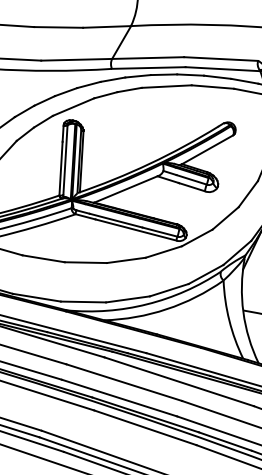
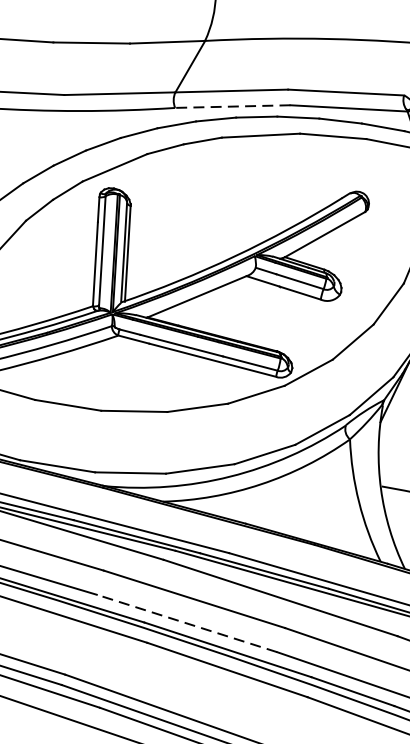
line: (148, 68) -> (232, 107), solid -> dashed
line: (119, 397) -> (186, 622), solid -> dashed

